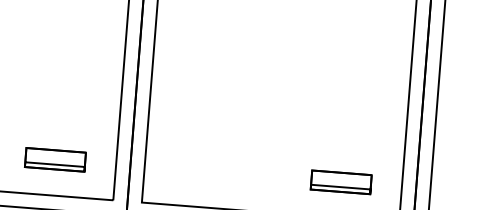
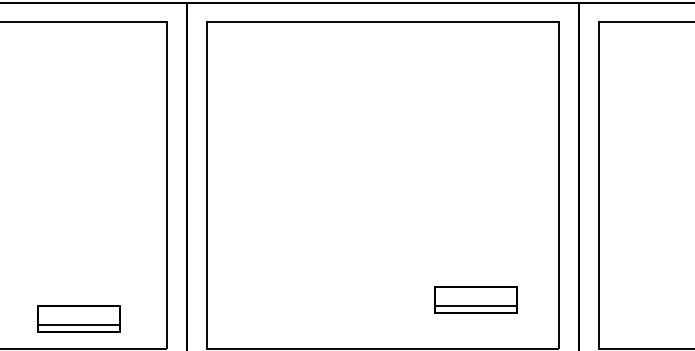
part: (54, 159) -> (78, 318), moved

